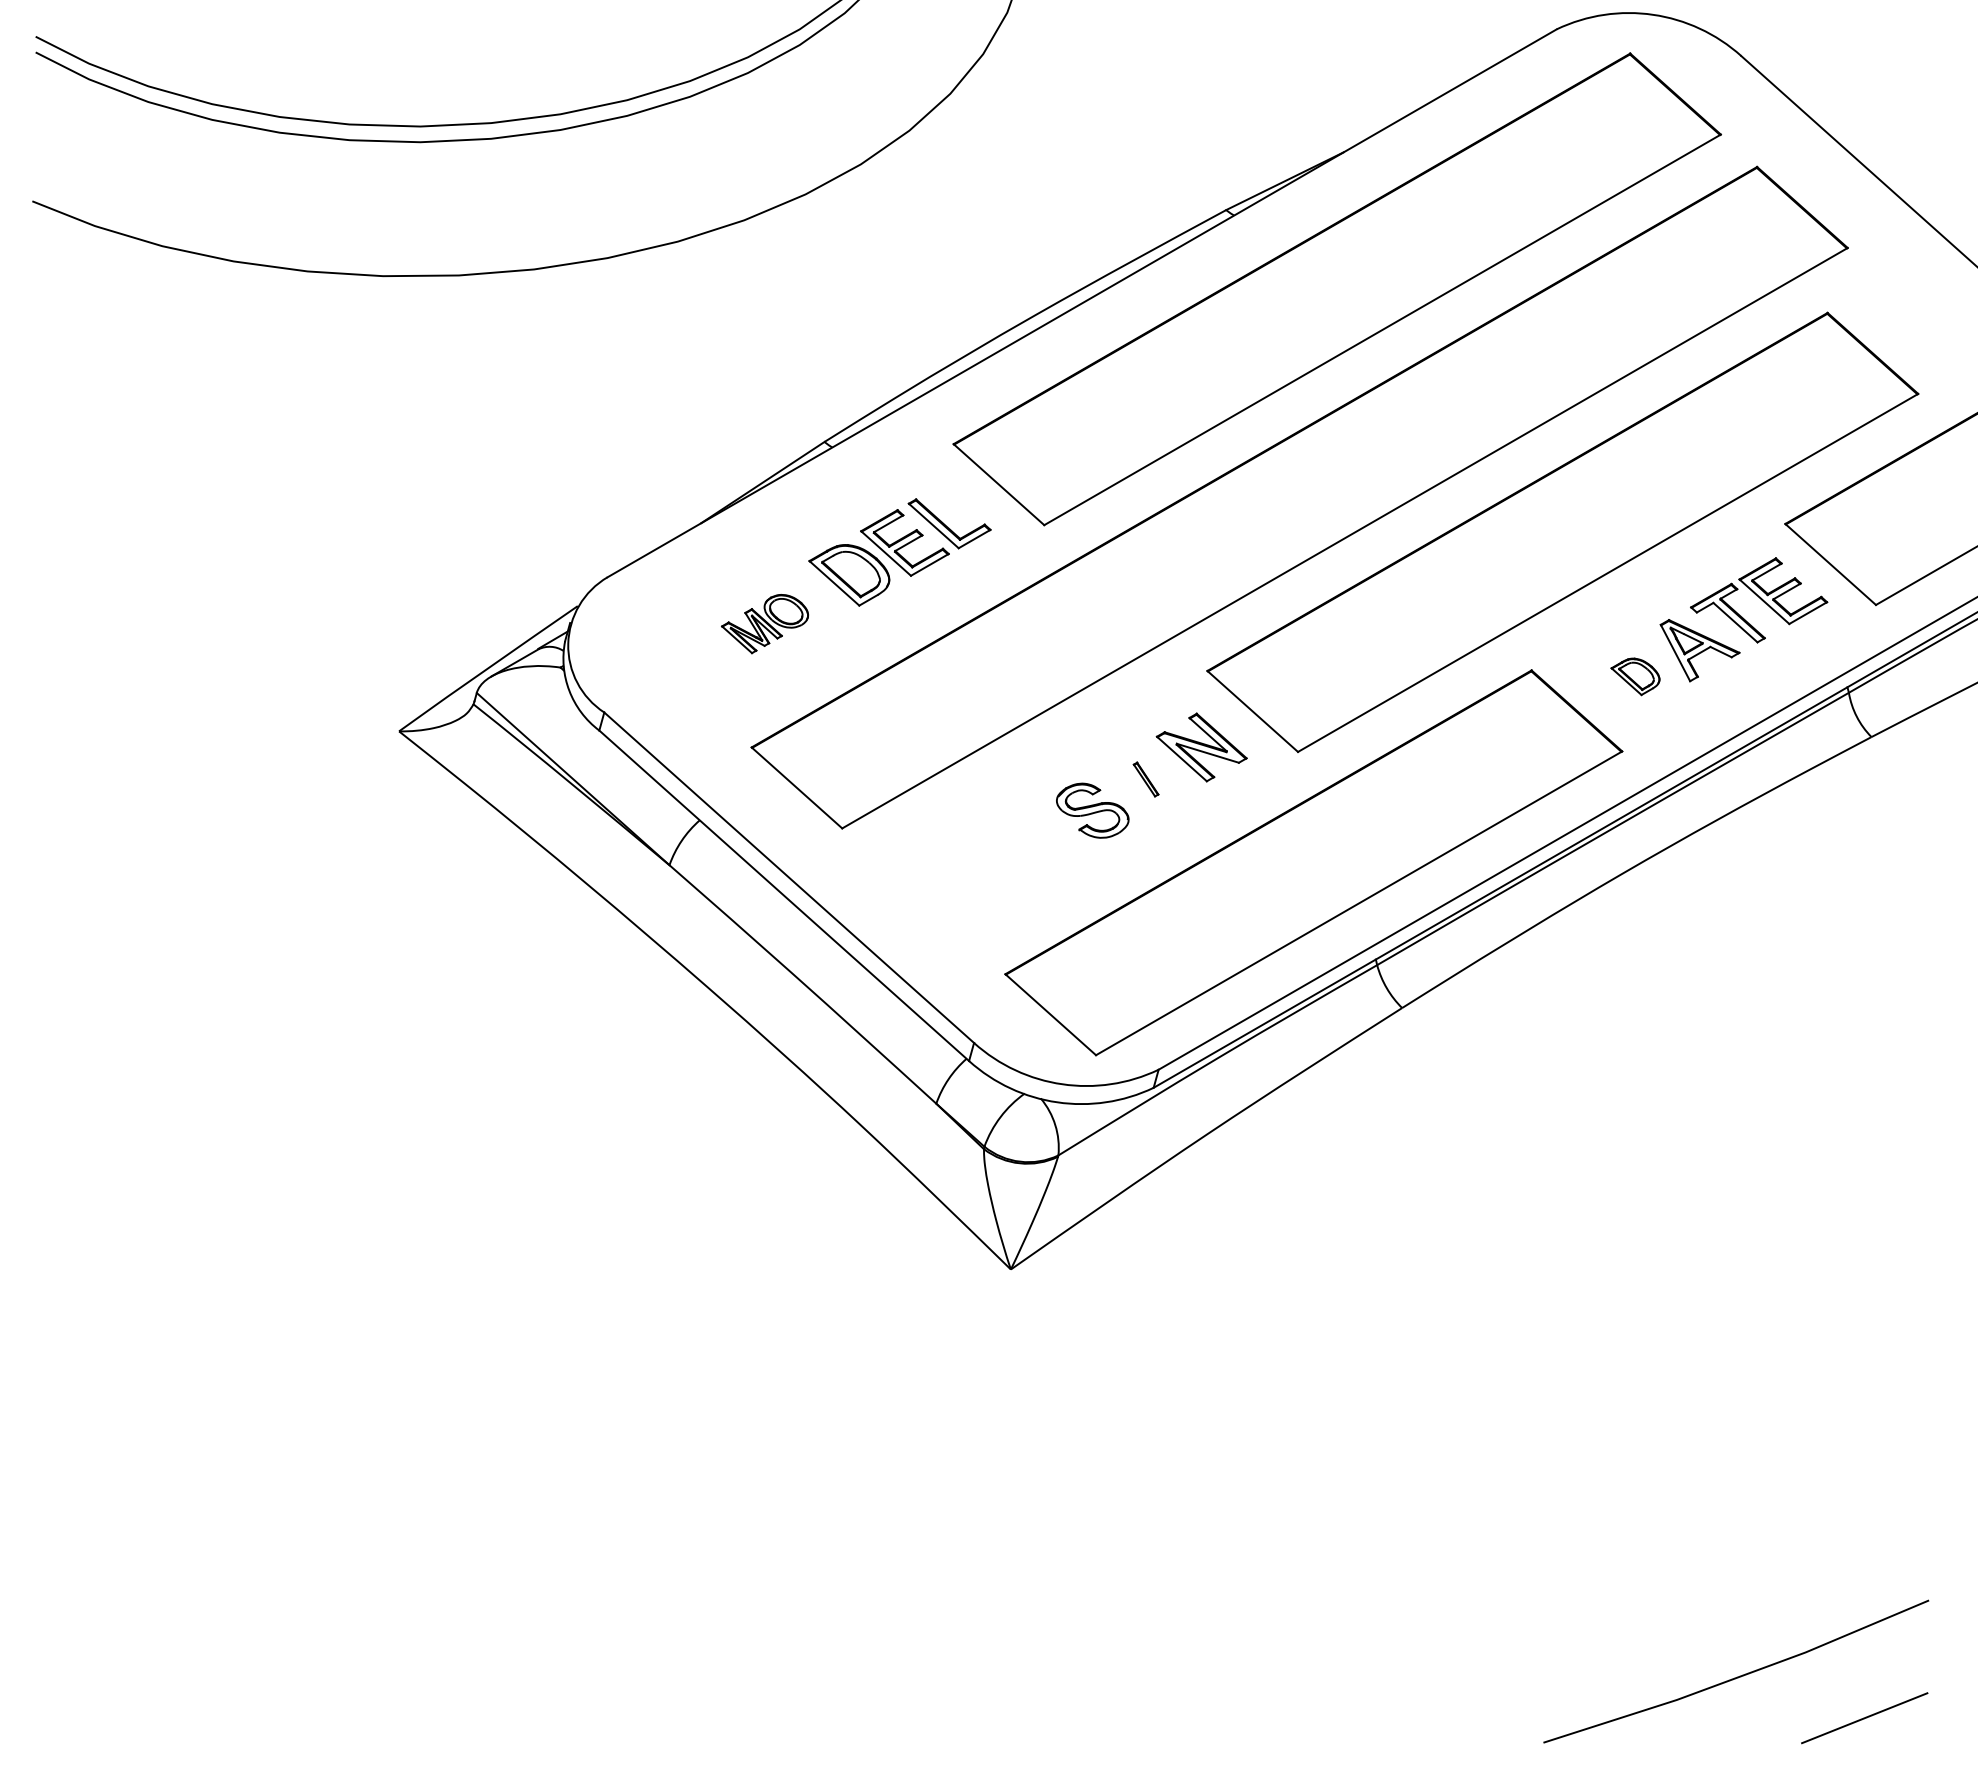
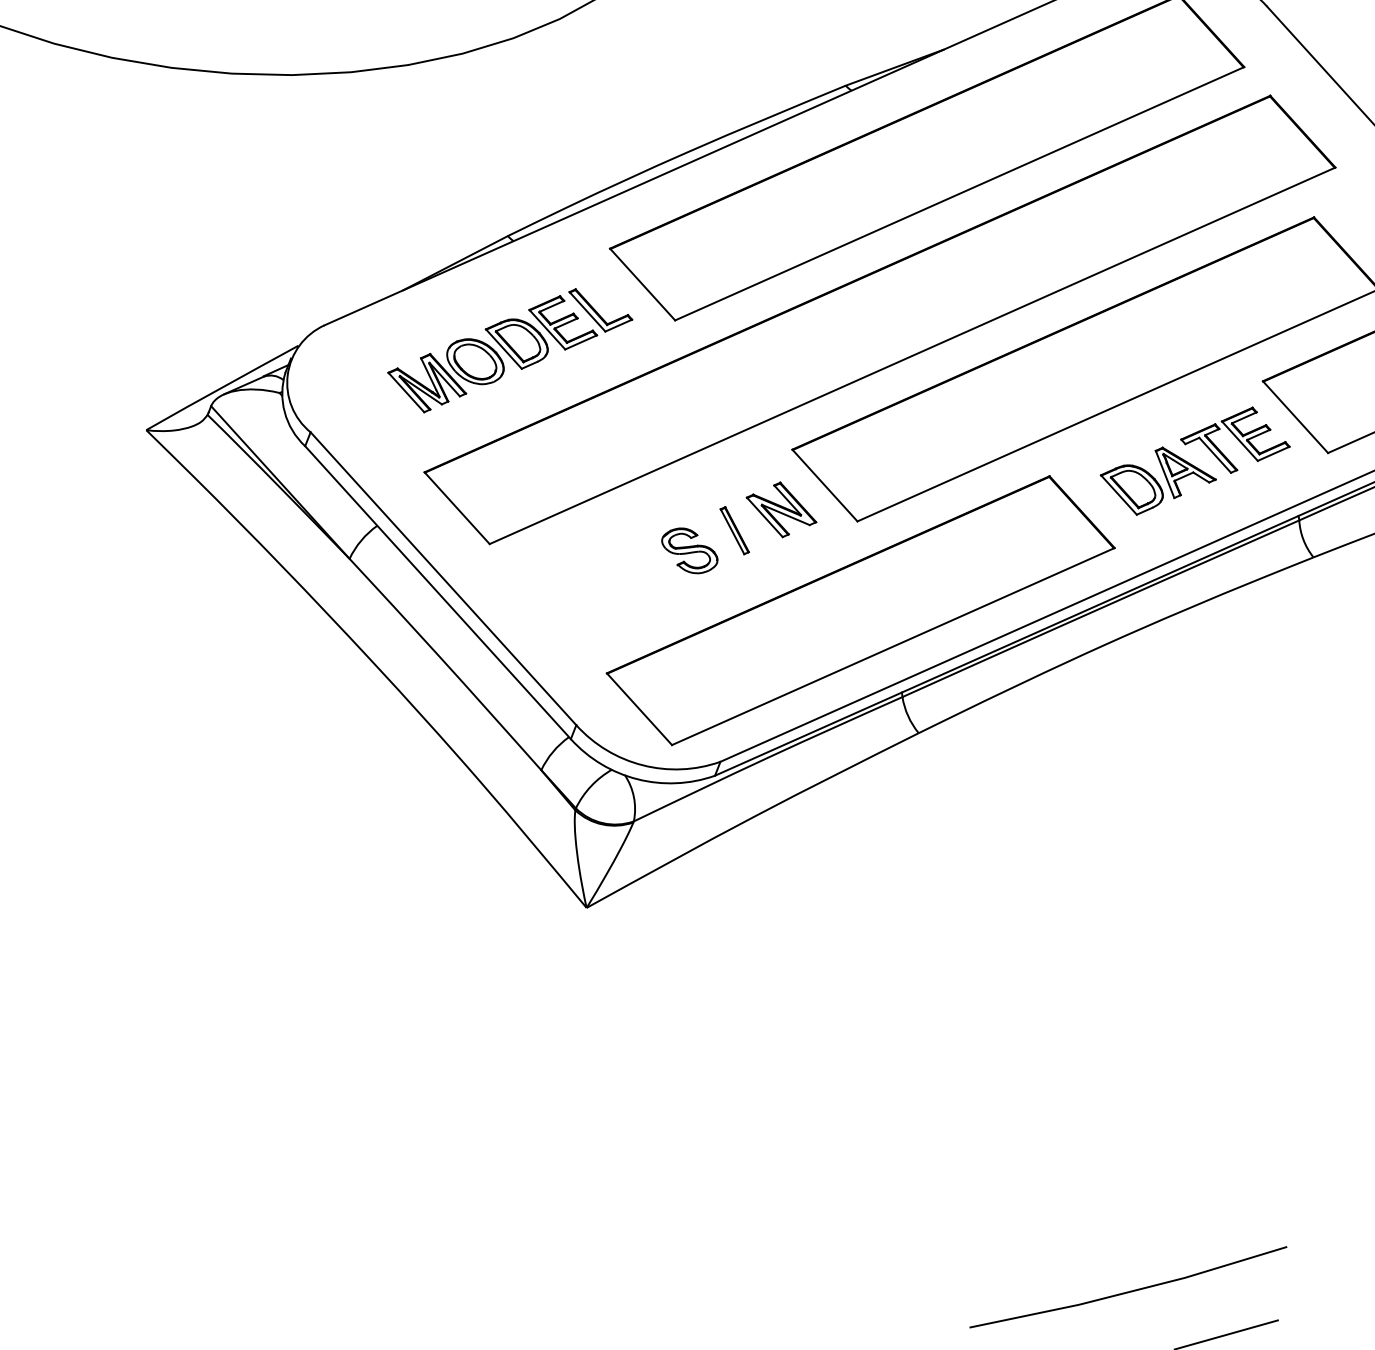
part: (764, 623) -> (445, 375), size x1.67
part: (1635, 676) -> (1131, 489), size x1.67
part: (1145, 779) -> (734, 530), size x1.67

